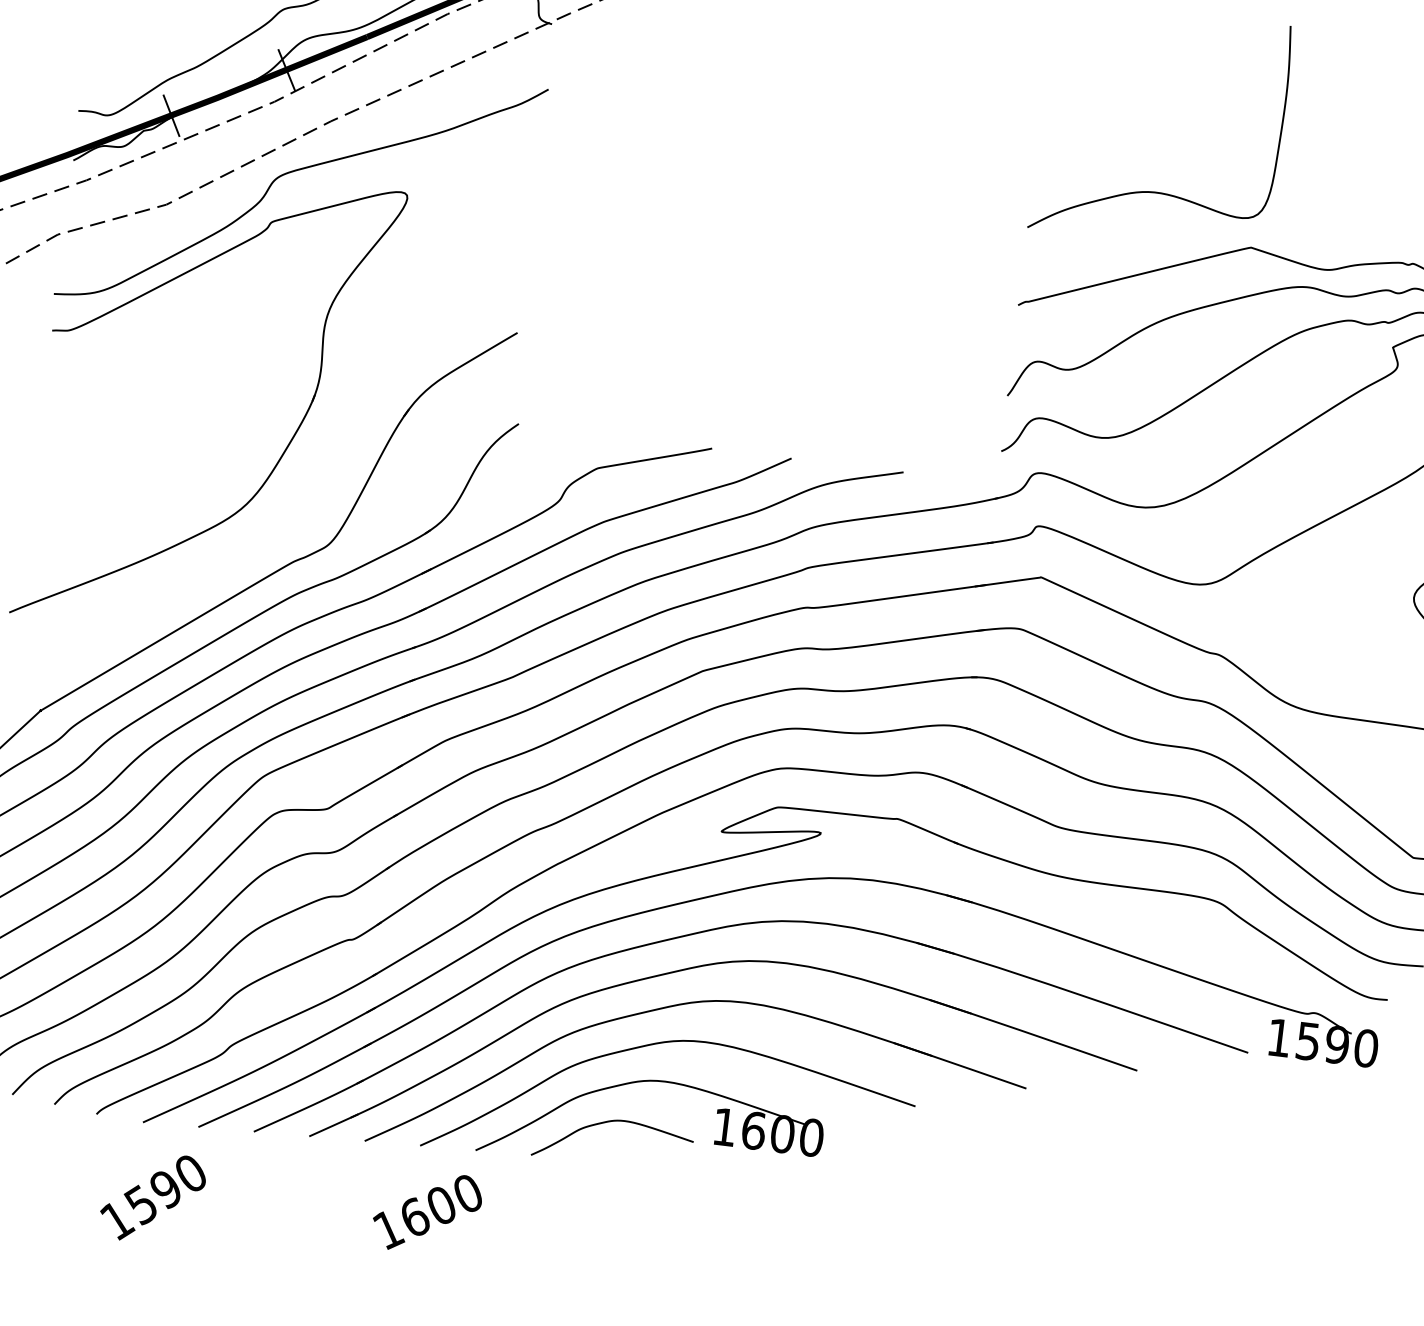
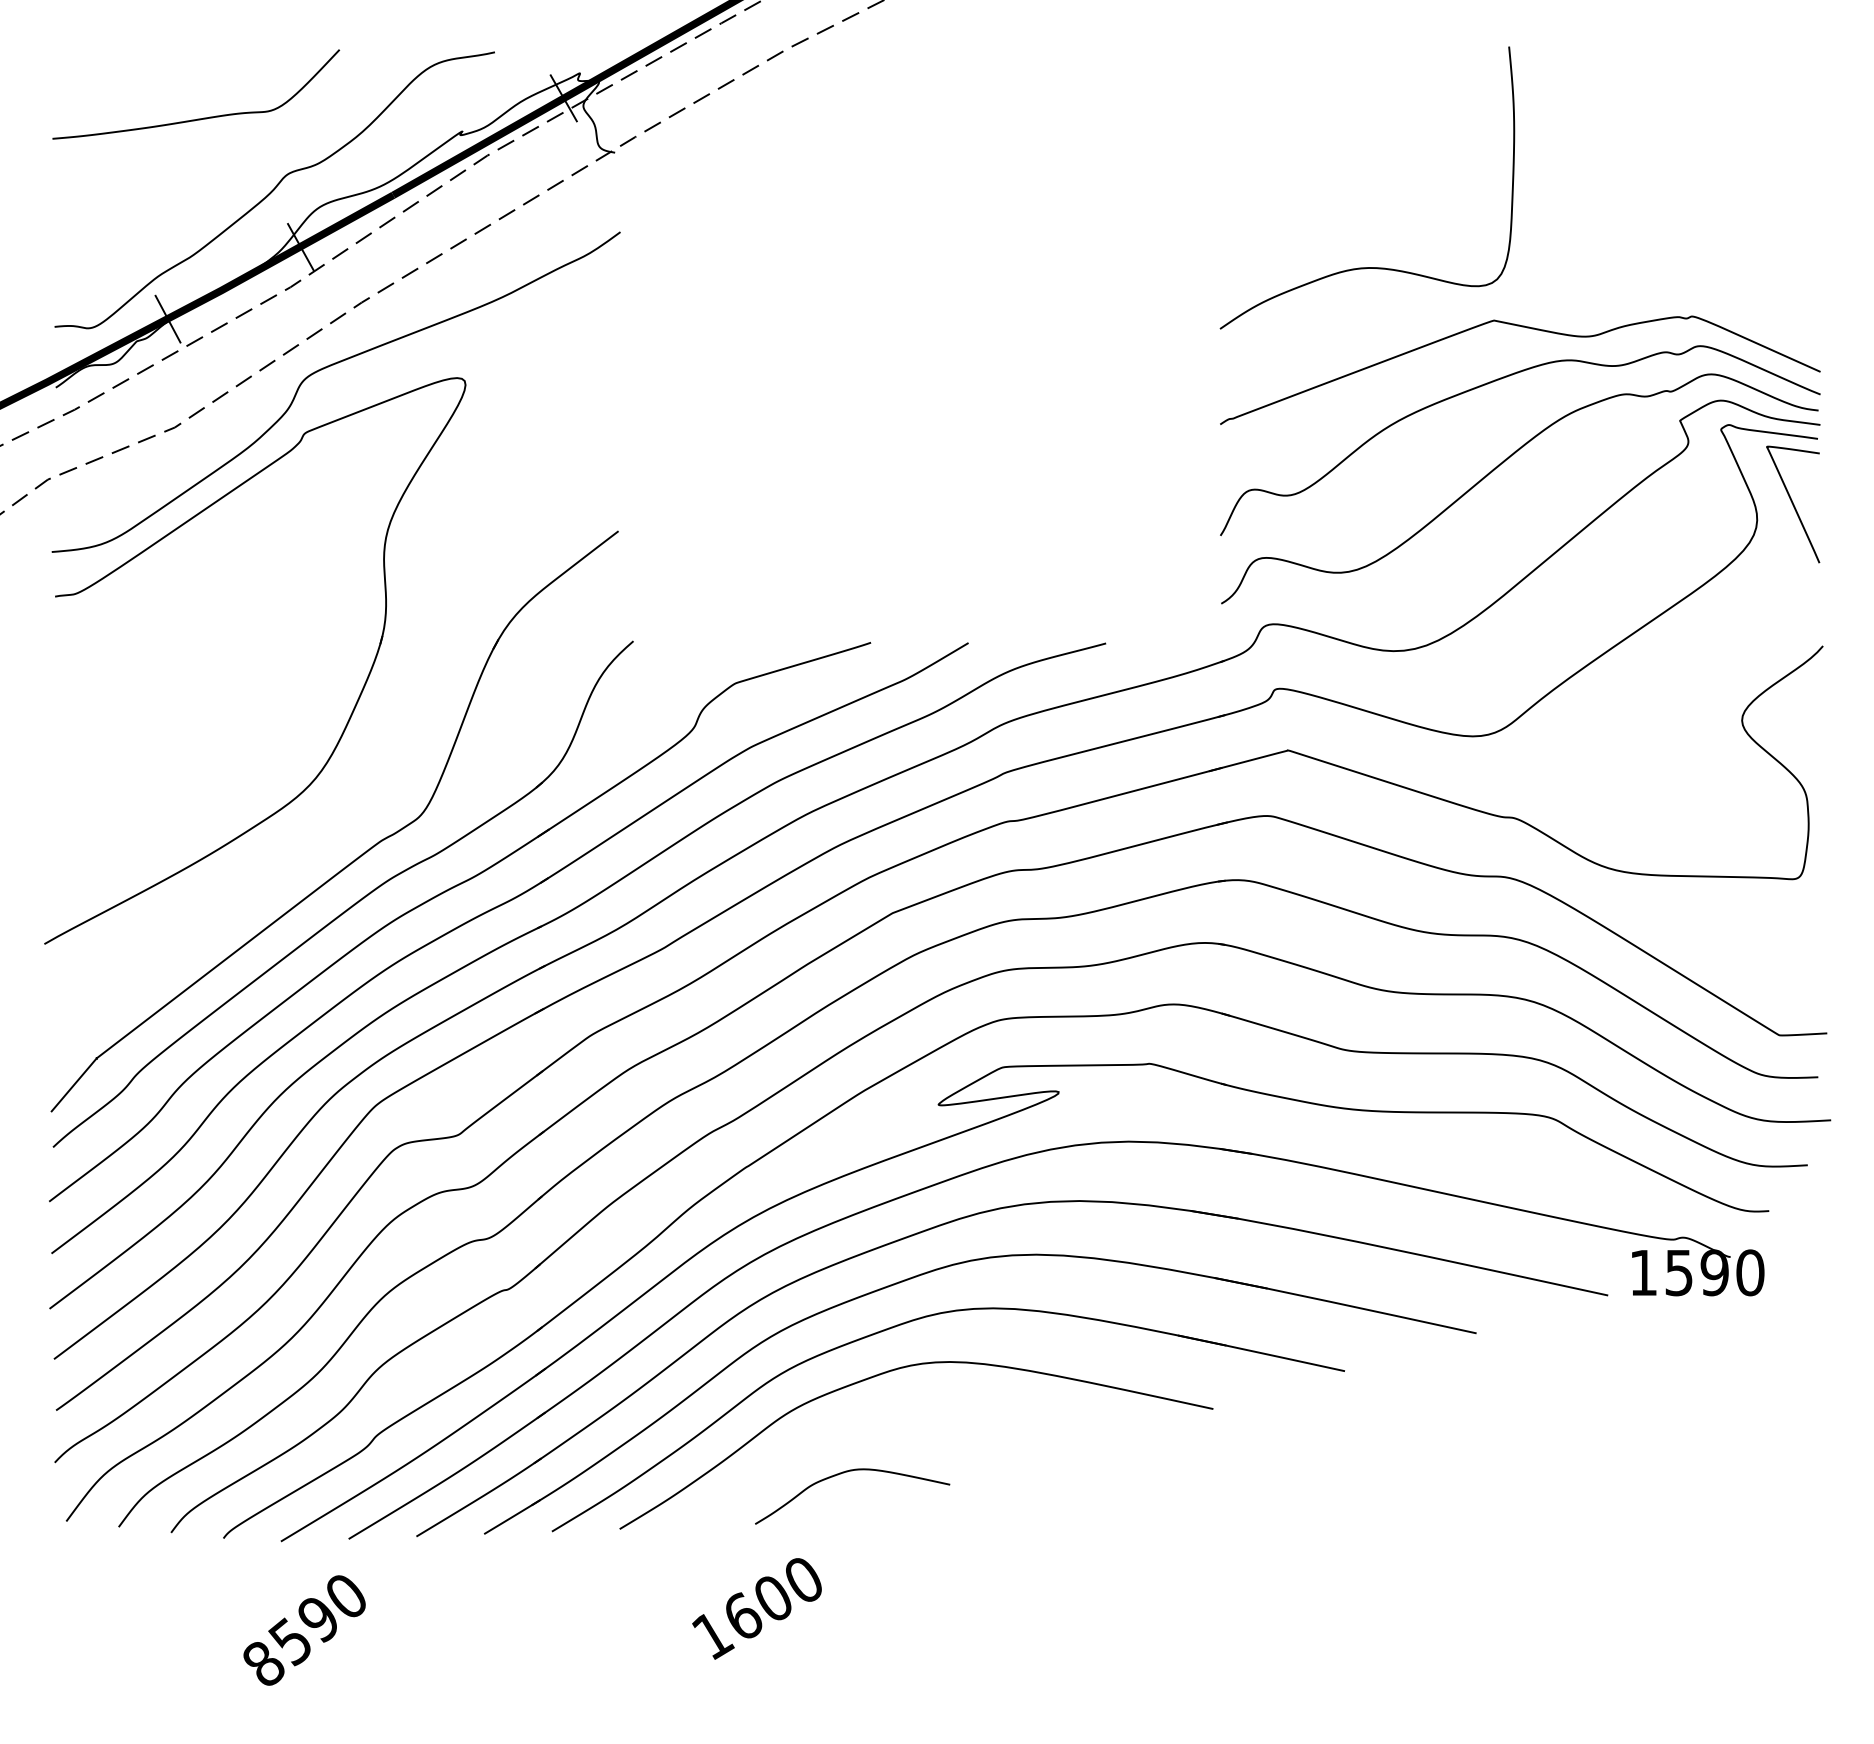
part: (654, 1081) -> (894, 1417), removed
text: (426, 1212) -> (756, 1608), moved
text: (117, 1220) -> (264, 1664), 1590 -> 8590

